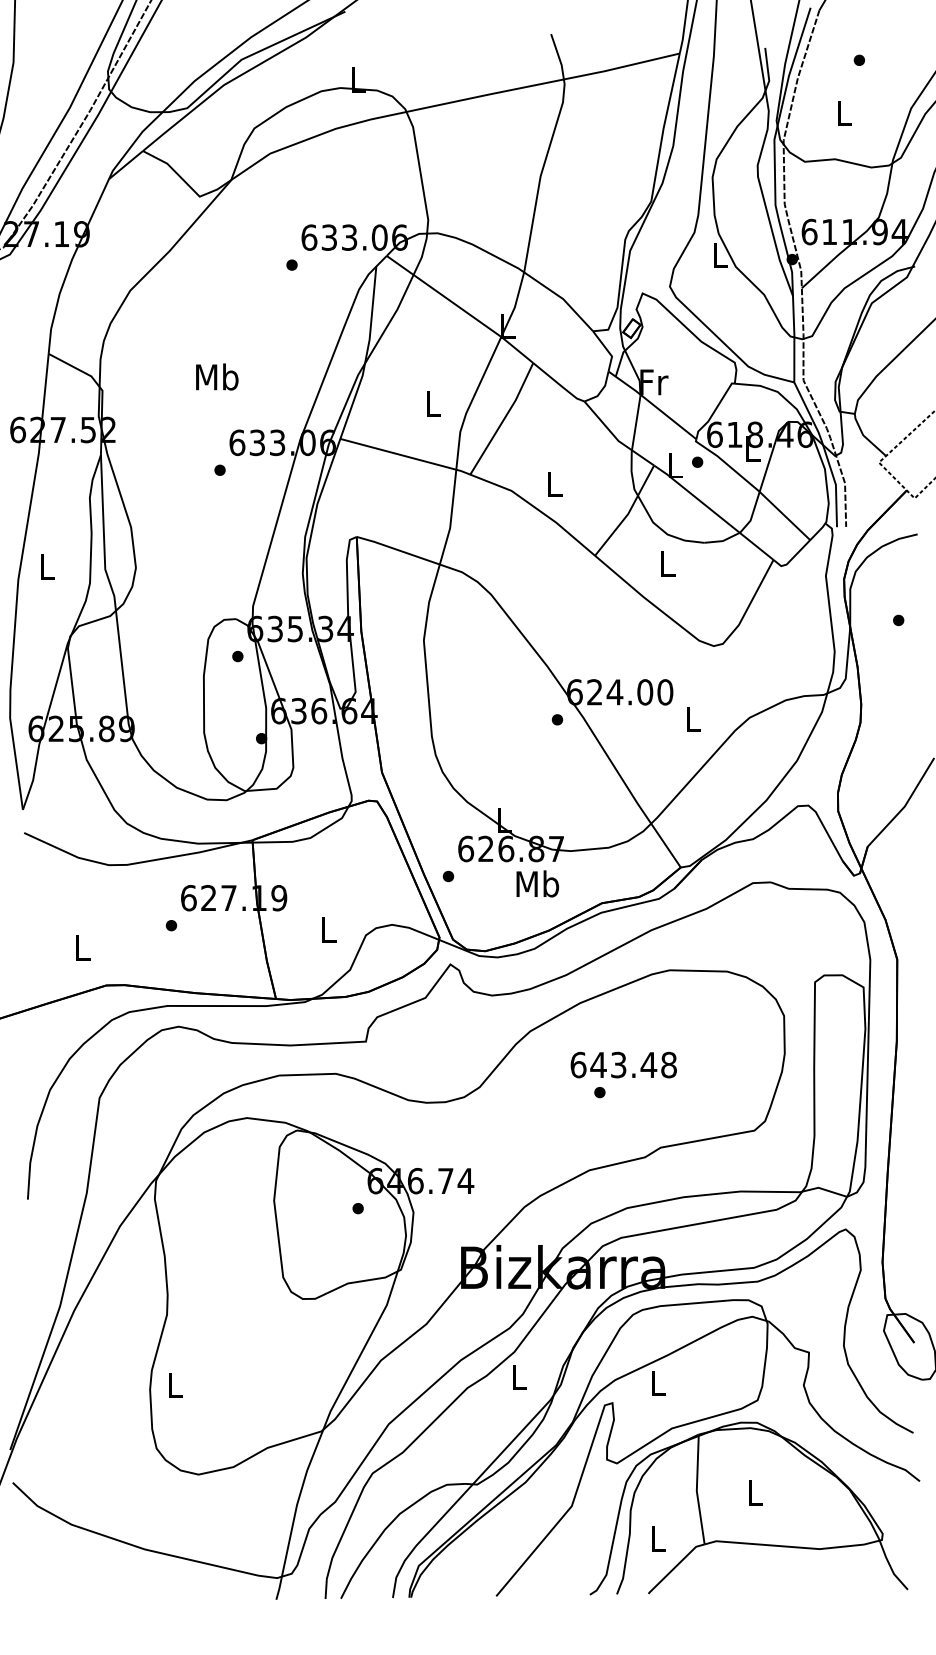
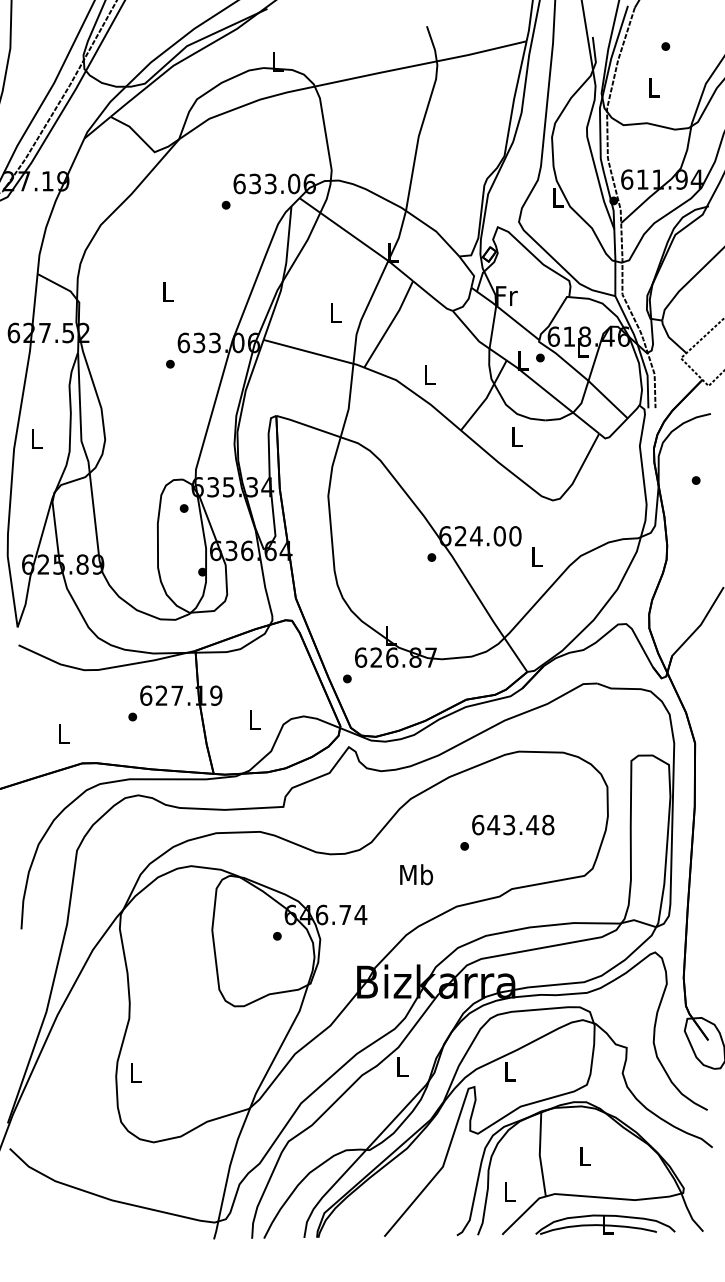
text: (216, 376) -> (167, 291), Mb -> L
text: (537, 883) -> (416, 874), moved
text: (624, 1064) -> (513, 824), moved
part: (781, 1580) -> (605, 1224), added

